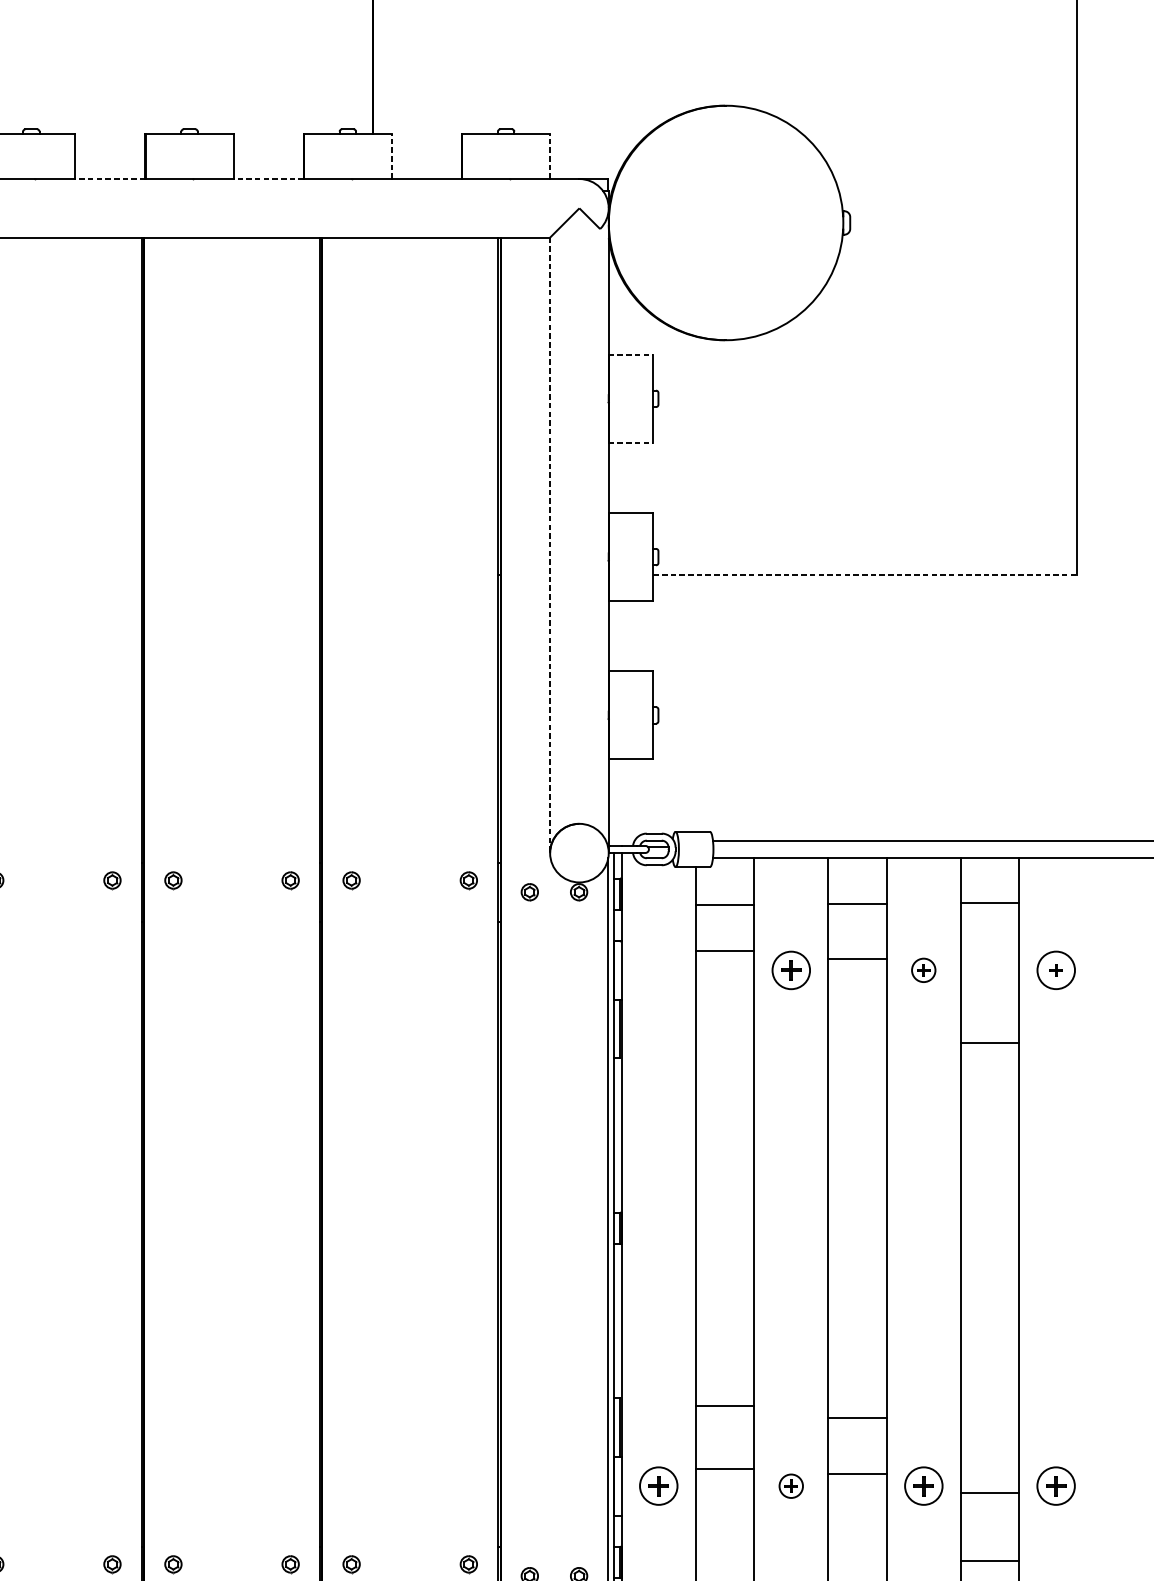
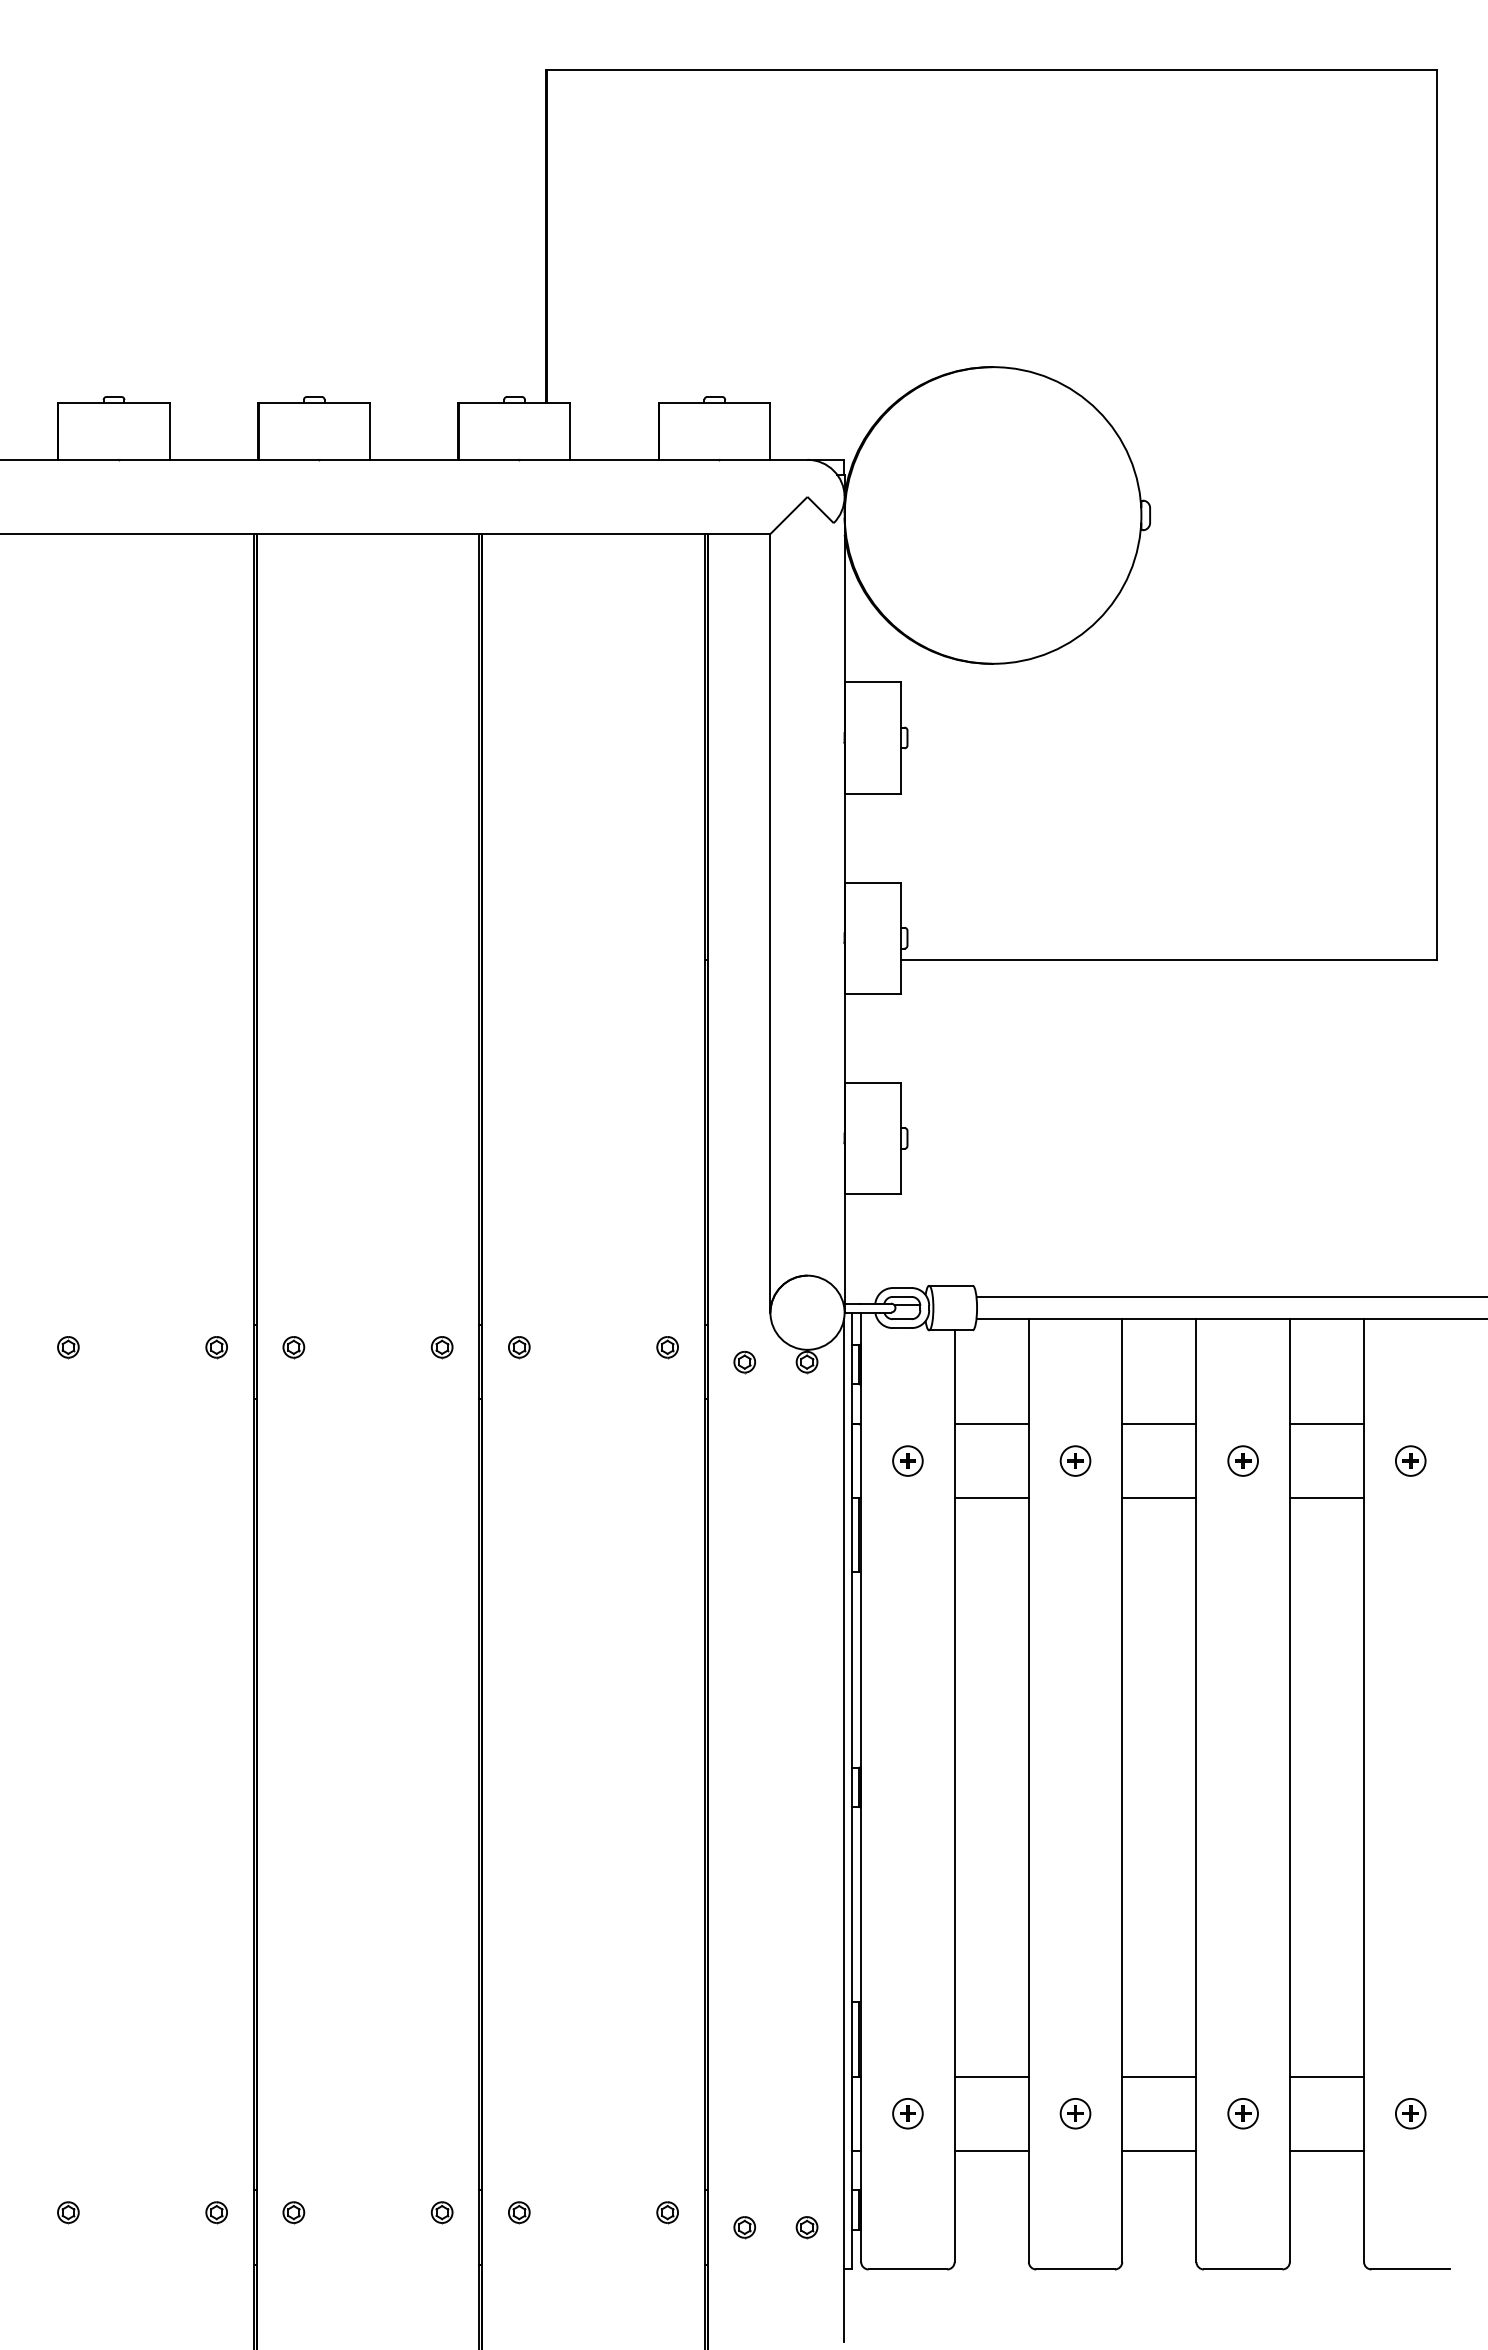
line: (392, 156) -> (570, 431), dashed -> solid
line: (550, 156) -> (770, 431), dashed -> solid
line: (109, 178) -> (213, 459), dashed -> solid
line: (268, 178) -> (413, 459), dashed -> solid
line: (631, 355) -> (873, 682), dashed -> solid
line: (631, 442) -> (873, 793), dashed -> solid
line: (550, 545) -> (770, 923), dashed -> solid
line: (864, 574) -> (1168, 960), dashed -> solid
line: (989, 903) -> (1326, 1424), moved
line: (857, 904) -> (1159, 1424), moved
line: (724, 905) -> (991, 1424), moved
line: (724, 951) -> (991, 1498), moved
line: (857, 959) -> (1159, 1498), moved
part: (658, 969) -> (907, 1460), added
part: (791, 969) -> (1075, 1460), size x0.62
circle: (1056, 969) -> (1410, 1460), size x0.62
line: (989, 1043) -> (1326, 1498), moved
line: (724, 1405) -> (991, 2076), moved
line: (857, 1418) -> (1159, 2076), moved
line: (724, 1468) -> (991, 2150), moved
line: (857, 1473) -> (1159, 2150), moved
part: (658, 1486) -> (907, 2113), size x0.62
part: (923, 1486) -> (1242, 2113), size x0.62
part: (1056, 1486) -> (1410, 2113), size x0.62
line: (989, 1493) -> (1326, 2076), moved
line: (989, 1560) -> (1326, 2150), moved

